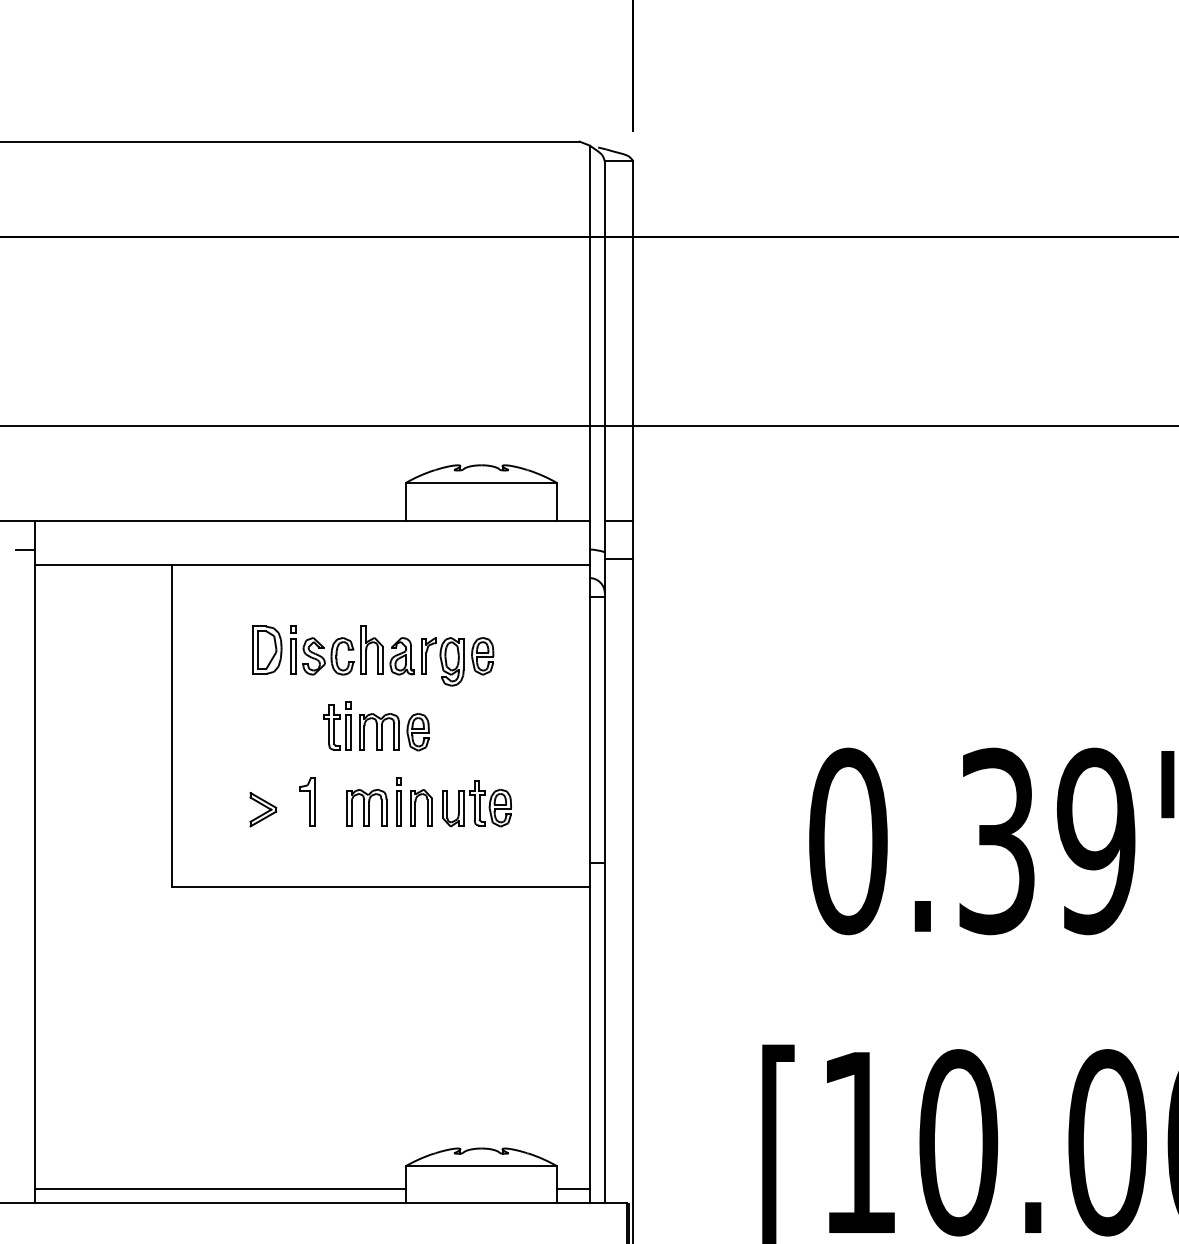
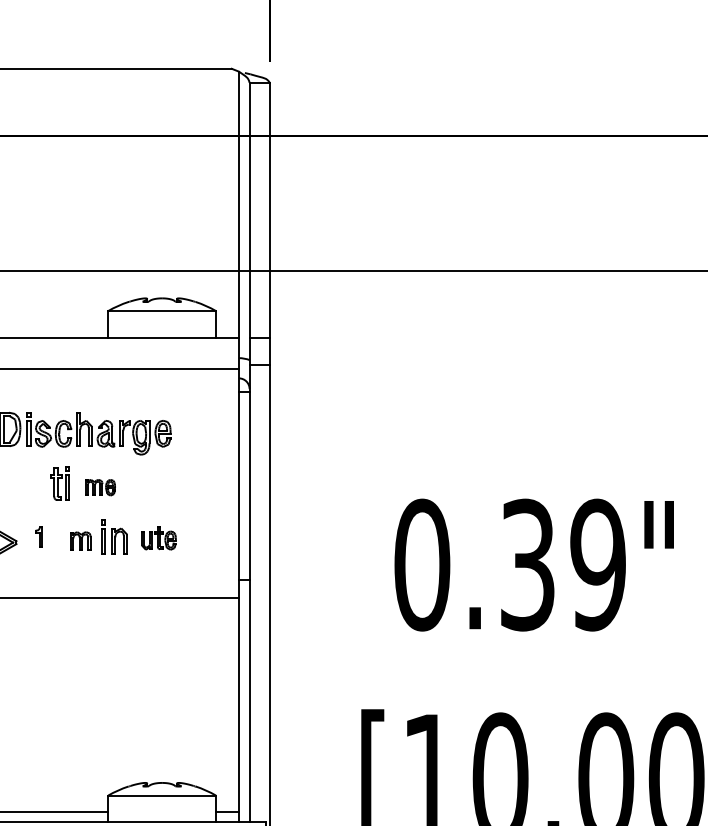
part: (394, 732) -> (100, 487), size x0.6
part: (307, 801) -> (38, 536), size x0.6
part: (476, 803) -> (158, 538), size x0.7
part: (366, 807) -> (80, 541), size x0.7

